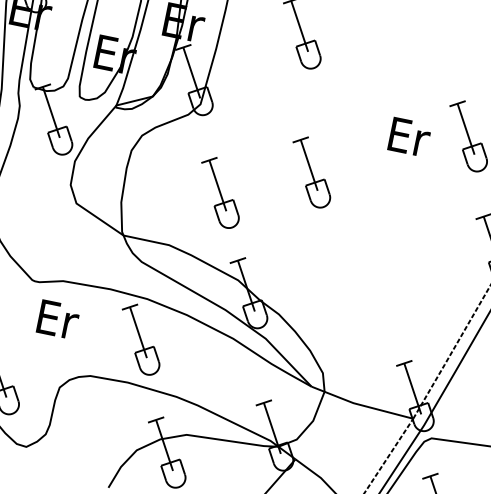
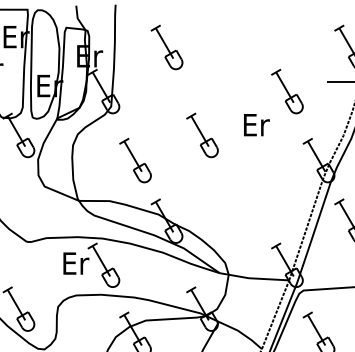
text: (409, 137) -> (256, 125), moved
part: (311, 172) -> (202, 135), moved
text: (58, 319) -> (76, 263), moved

